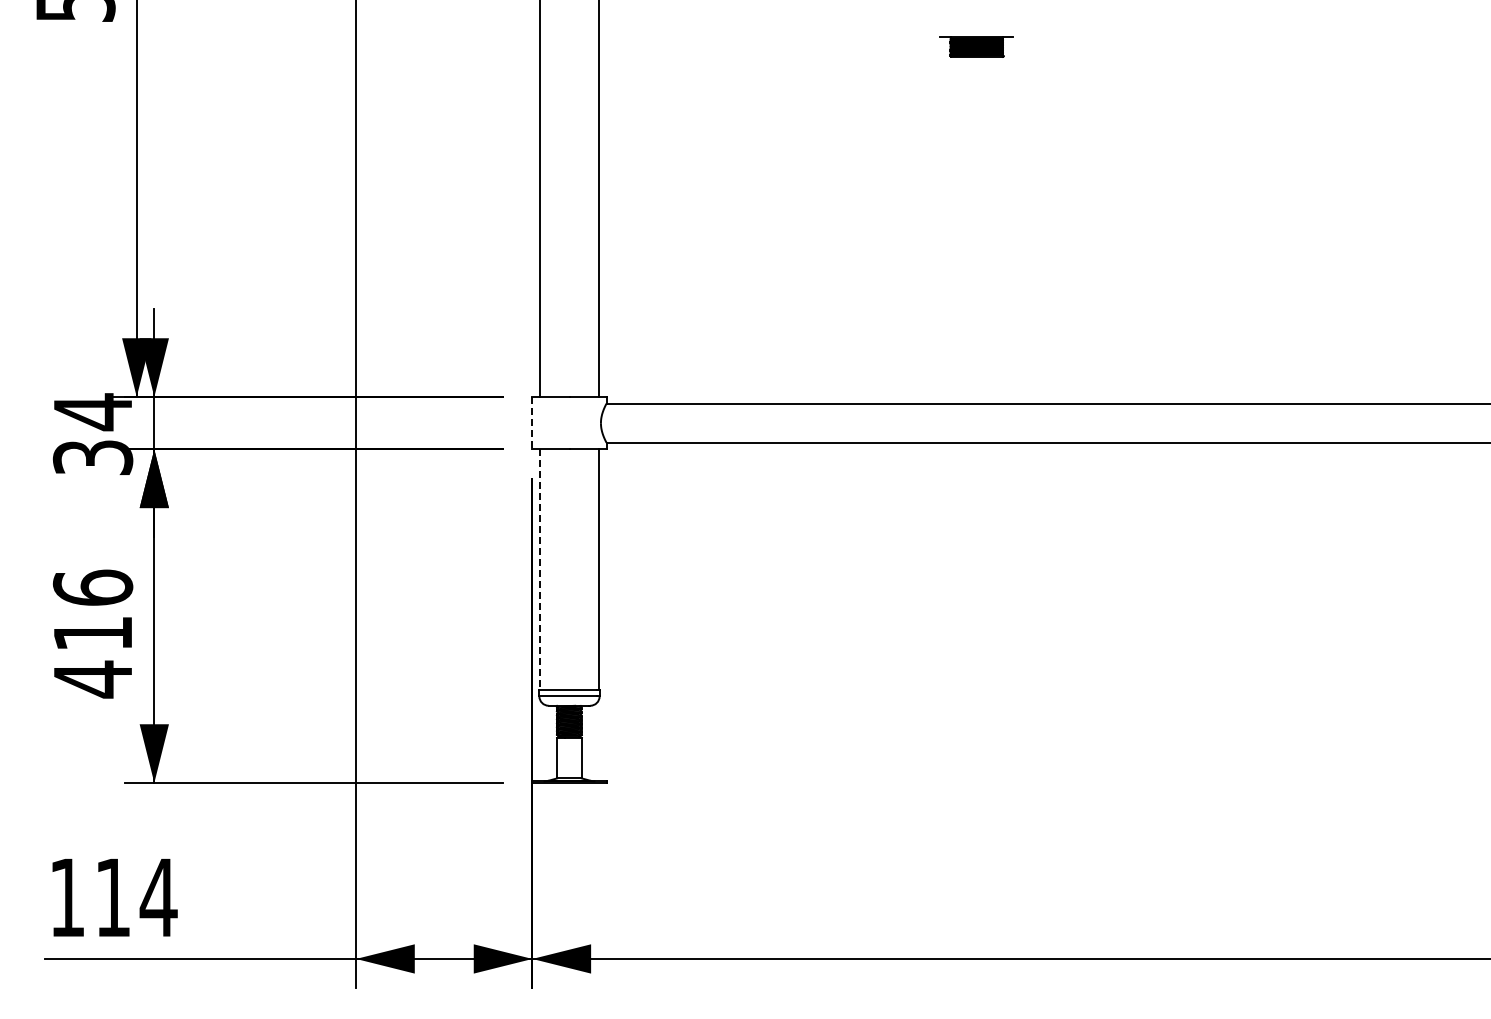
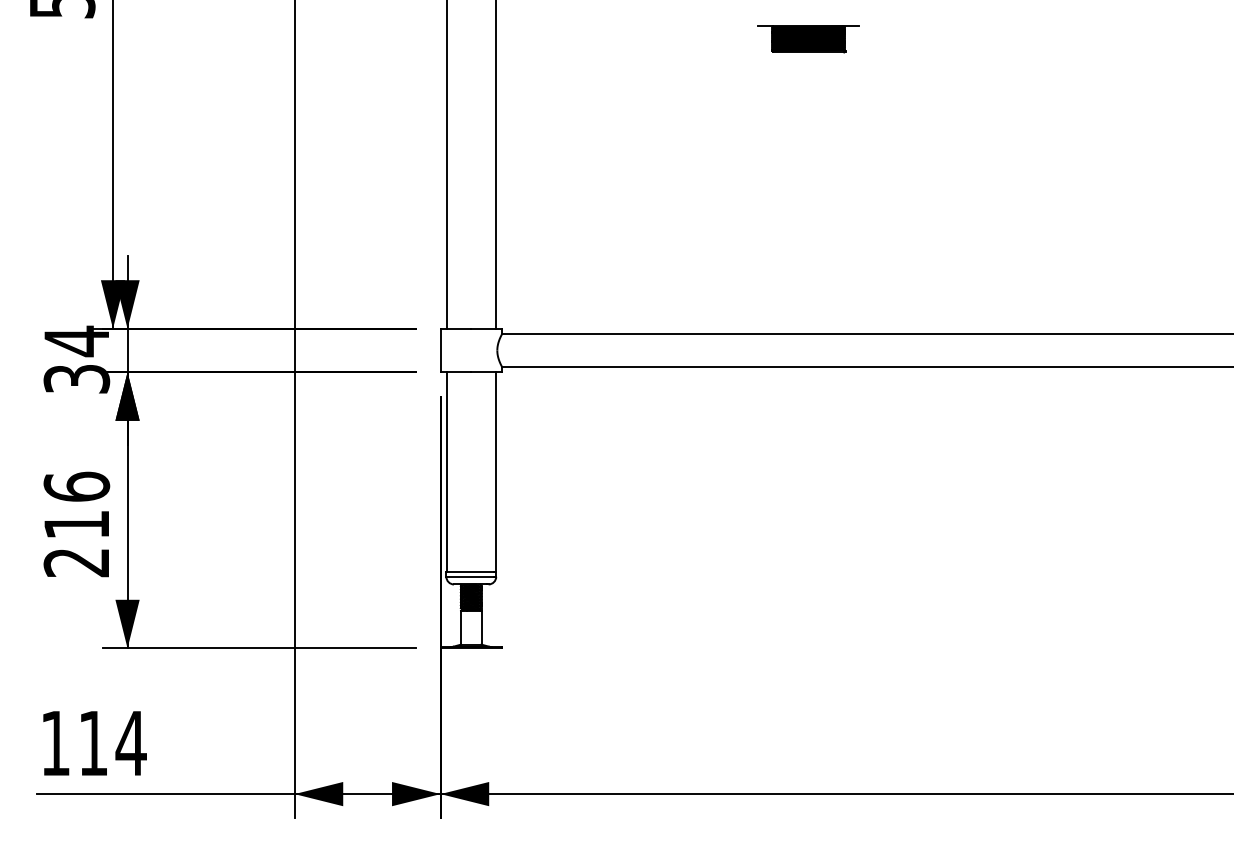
part: (976, 47) -> (808, 39), size x1.67
line: (532, 423) -> (440, 350), dashed -> solid
line: (540, 570) -> (447, 472), dashed -> solid
text: (91, 679) -> (75, 562), 416 -> 216

